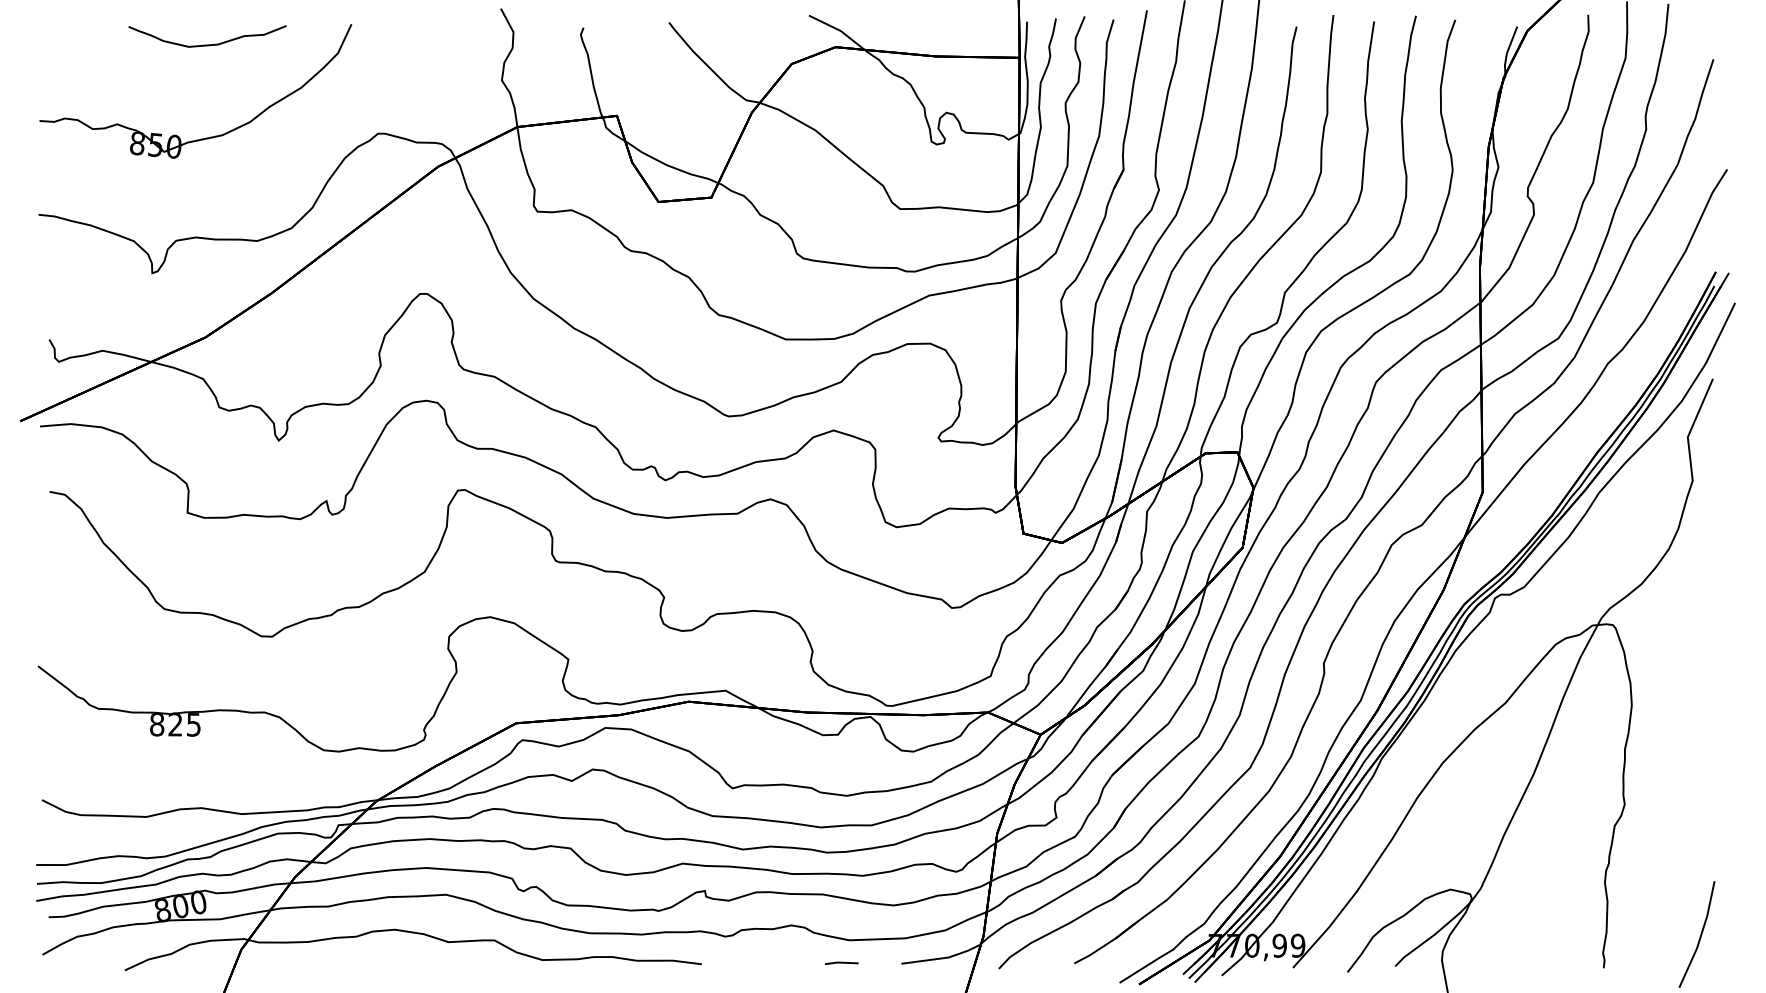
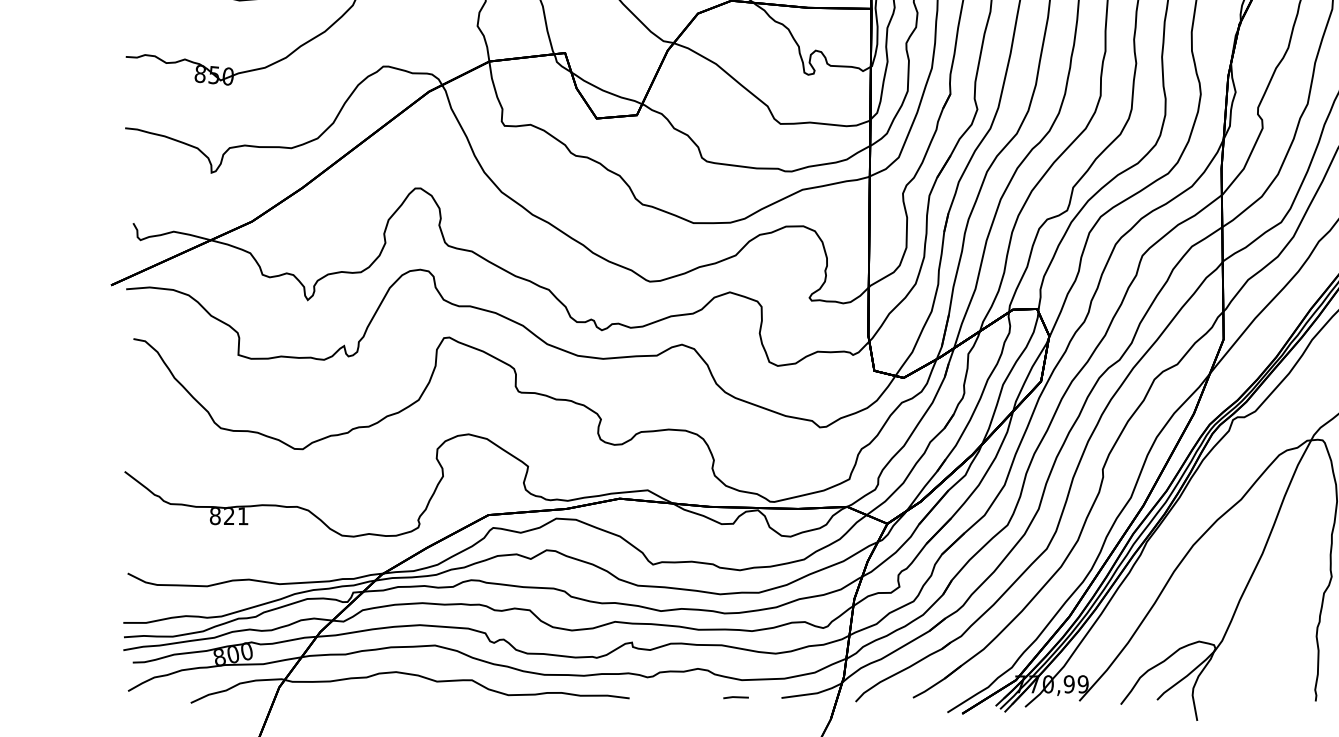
text: (193, 724) -> (242, 516), 825 -> 821

